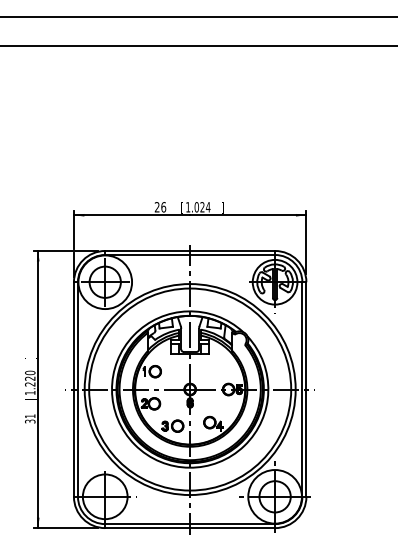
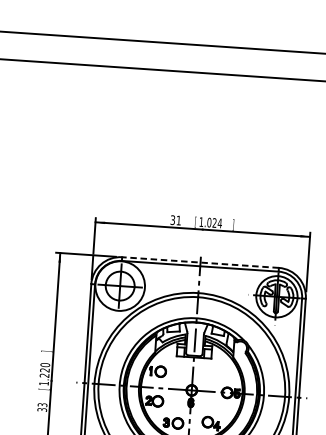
text: (160, 207) -> (175, 220), 26 -> 31
line: (190, 250) -> (200, 262), solid -> dashed
text: (30, 416) -> (42, 405), 31 -> 33

